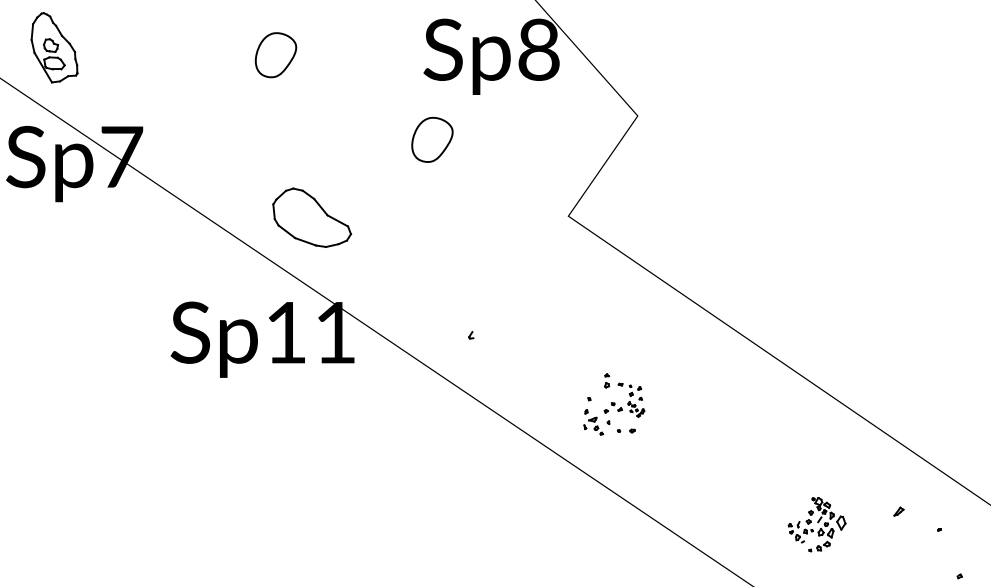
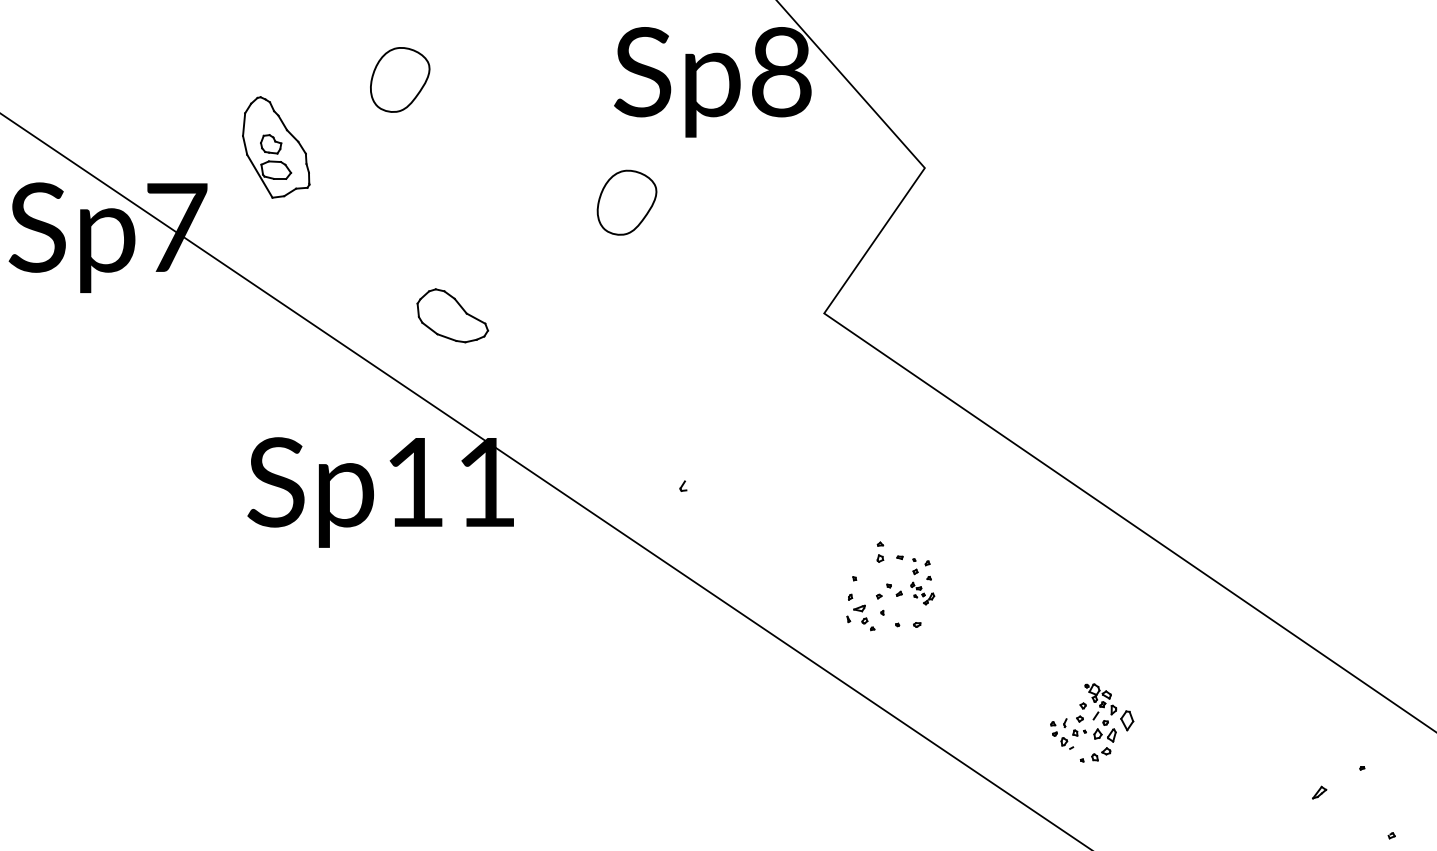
part: (54, 47) -> (276, 147), moved
part: (312, 217) -> (453, 315), size x0.62
part: (898, 511) -> (1318, 792), moved
part: (816, 524) -> (1091, 722), moved

